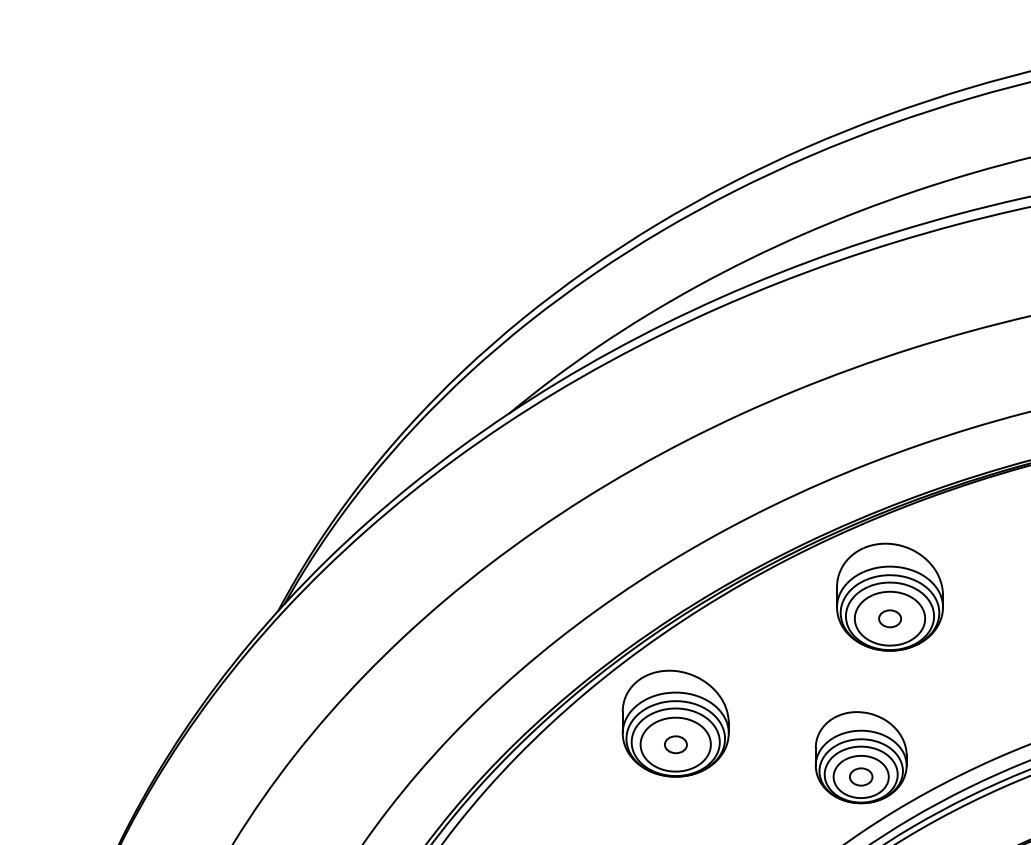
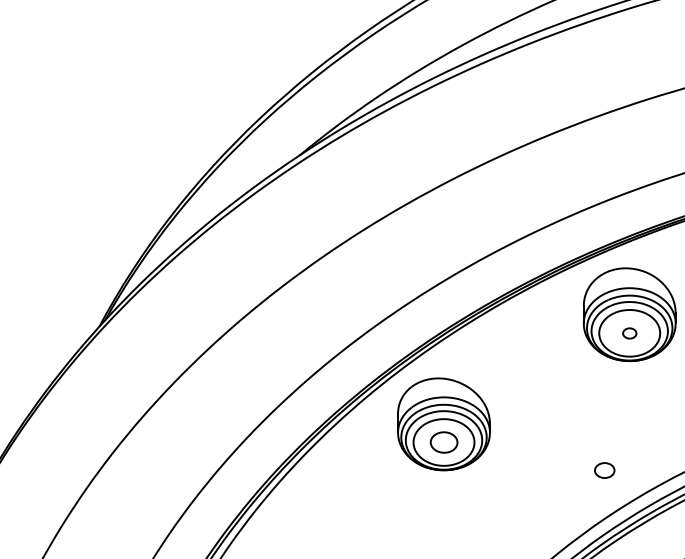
part: (889, 618) -> (629, 333), size x0.7
part: (675, 744) -> (443, 442), size x1.4
part: (860, 757) -> (604, 453), removed

